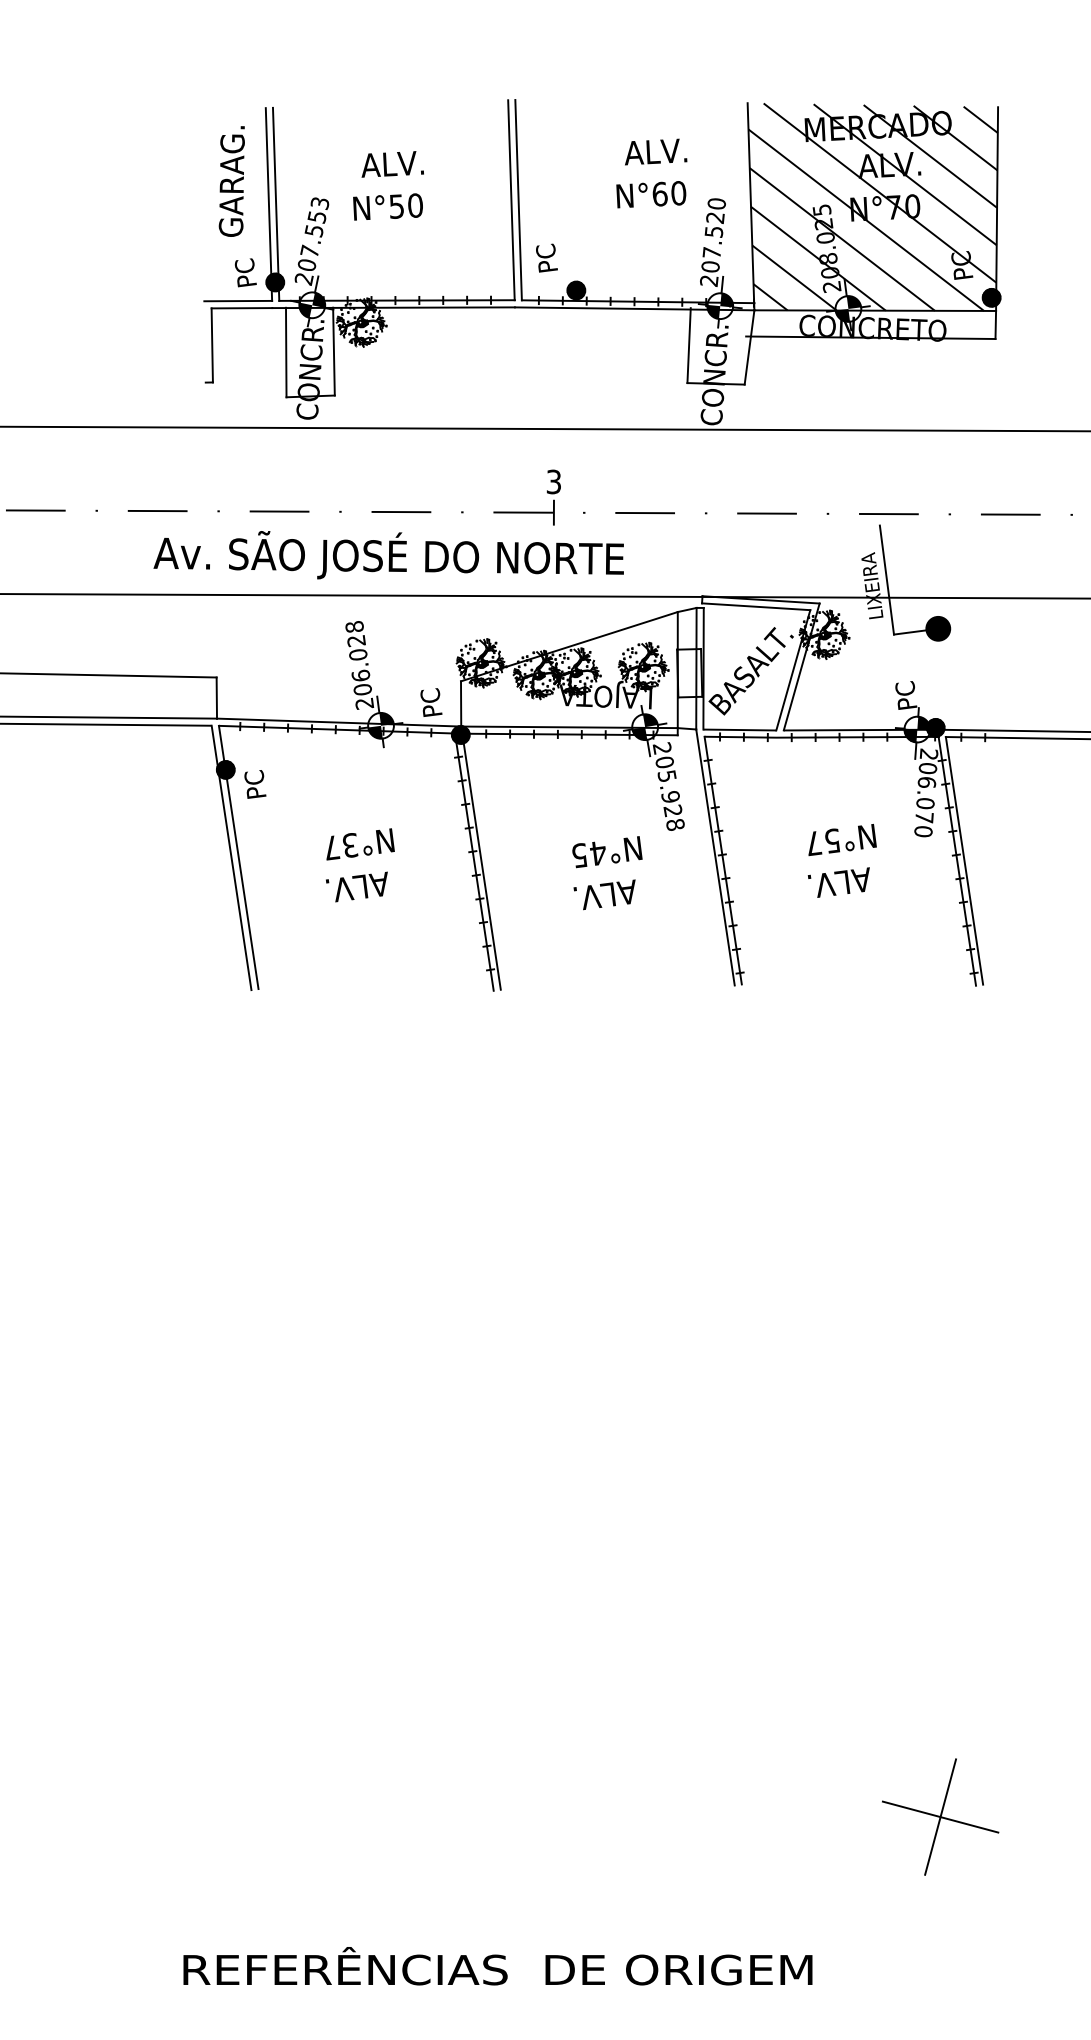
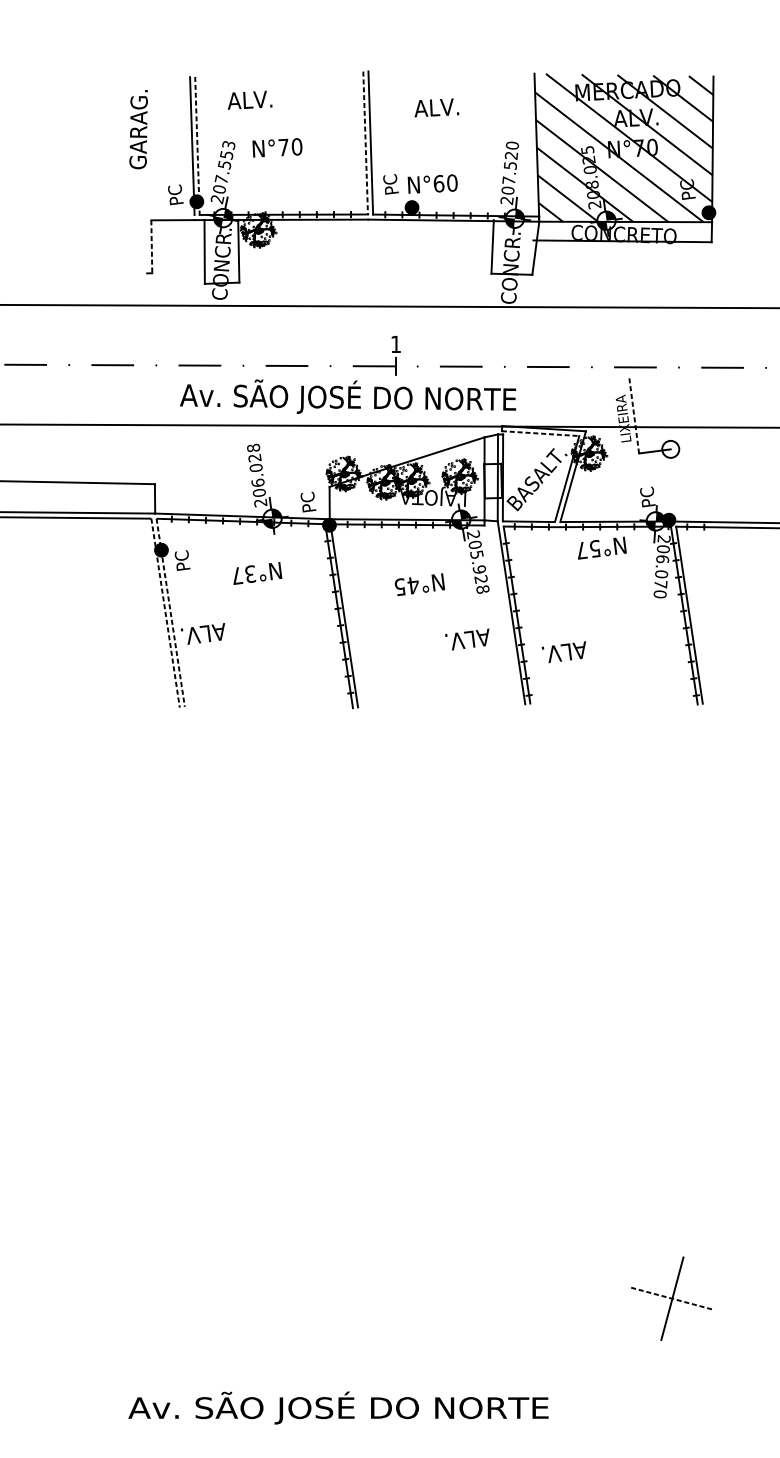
text: (656, 151) -> (437, 107), moved
text: (392, 164) -> (249, 100), moved
text: (231, 181) -> (138, 129), moved
text: (651, 194) -> (432, 183), moved
line: (511, 200) -> (365, 143), solid -> dashed
line: (276, 204) -> (197, 146), solid -> dashed
text: (396, 206) -> (283, 147), N°50 -> N°70
line: (238, 300) -> (170, 214), removed
line: (212, 345) -> (151, 246), solid -> dashed
text: (553, 481) -> (395, 344), 3 -> 1
text: (388, 555) -> (347, 396), moved
line: (886, 580) -> (633, 414), solid -> dashed
line: (756, 606) -> (540, 433), solid -> dashed
fill: (938, 628) -> (670, 449), removed
text: (842, 840) -> (602, 548), moved
text: (360, 844) -> (257, 573), moved
text: (607, 852) -> (420, 584), moved
line: (231, 857) -> (165, 612), solid -> dashed
line: (238, 857) -> (170, 612), solid -> dashed
text: (838, 882) -> (563, 652), moved
text: (356, 886) -> (202, 633), moved
text: (604, 894) -> (467, 639), moved
line: (940, 1817) -> (672, 1299), solid -> dashed
text: (495, 1970) -> (354, 1408), REFERÊNCIAS  DE ORIGEM -> Av. SÃO JOSÉ DO NORTE

